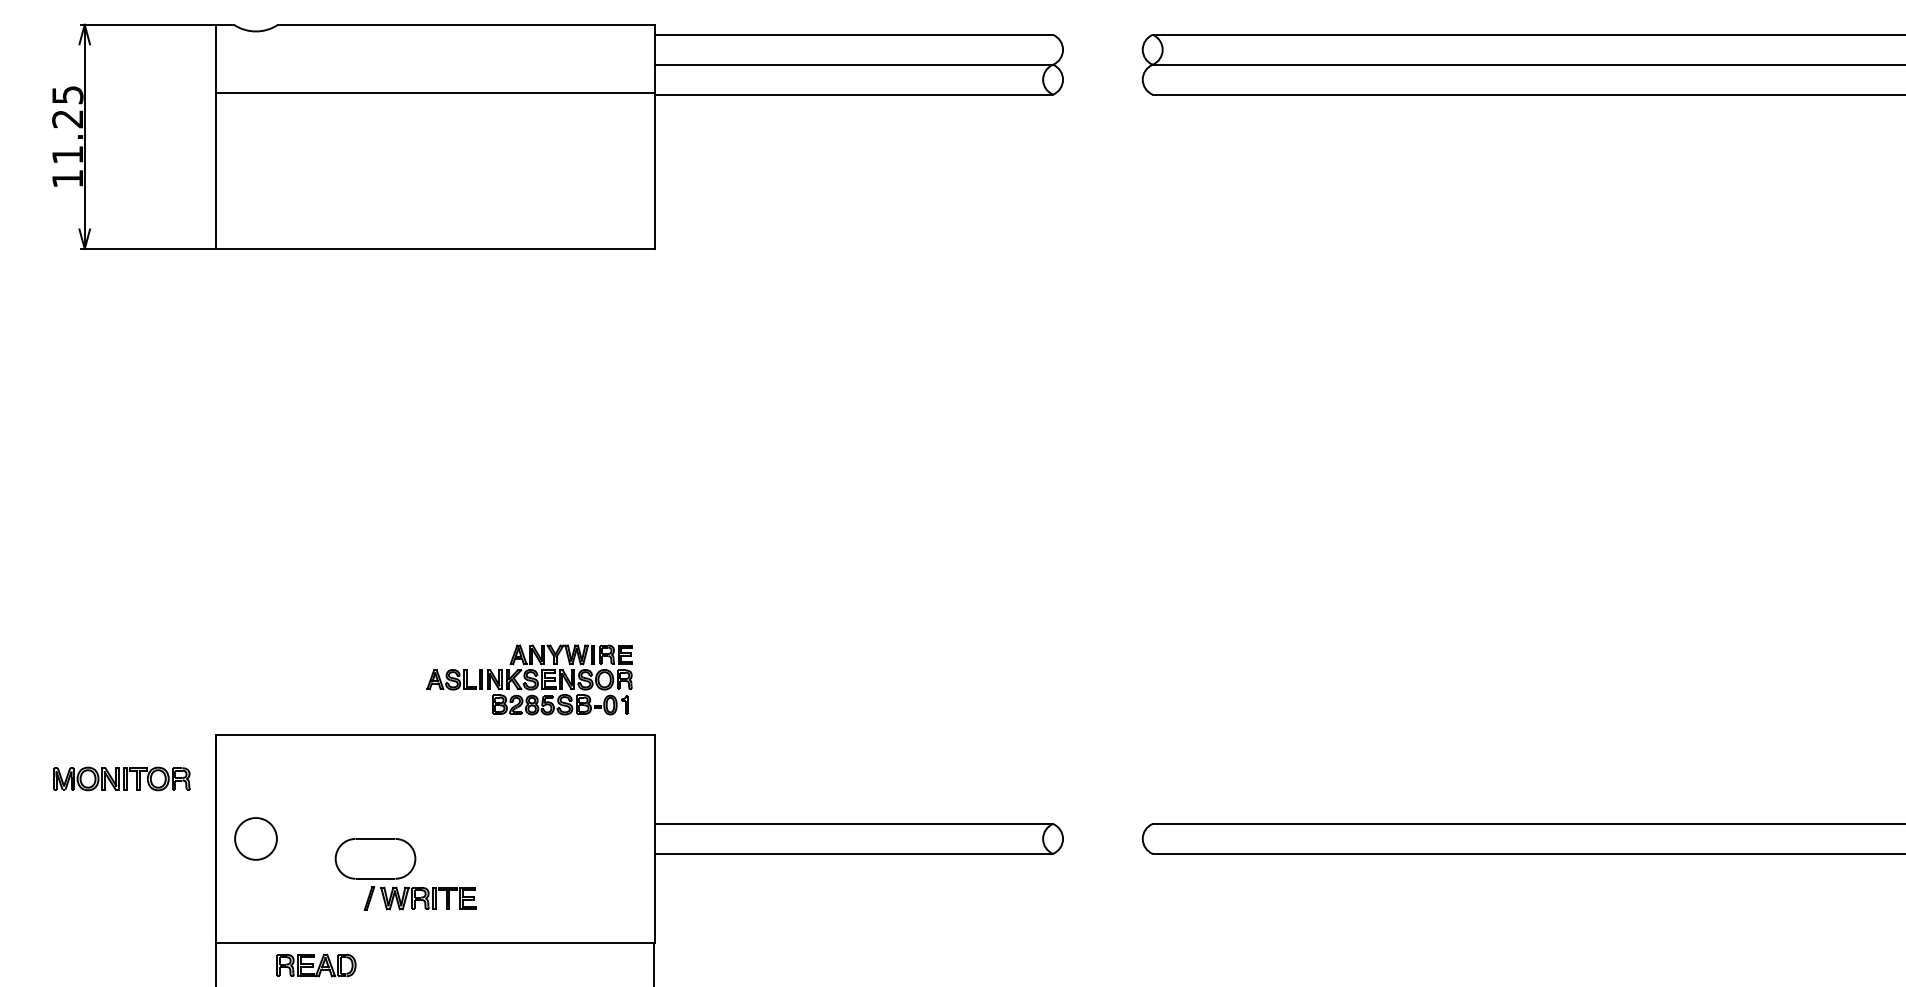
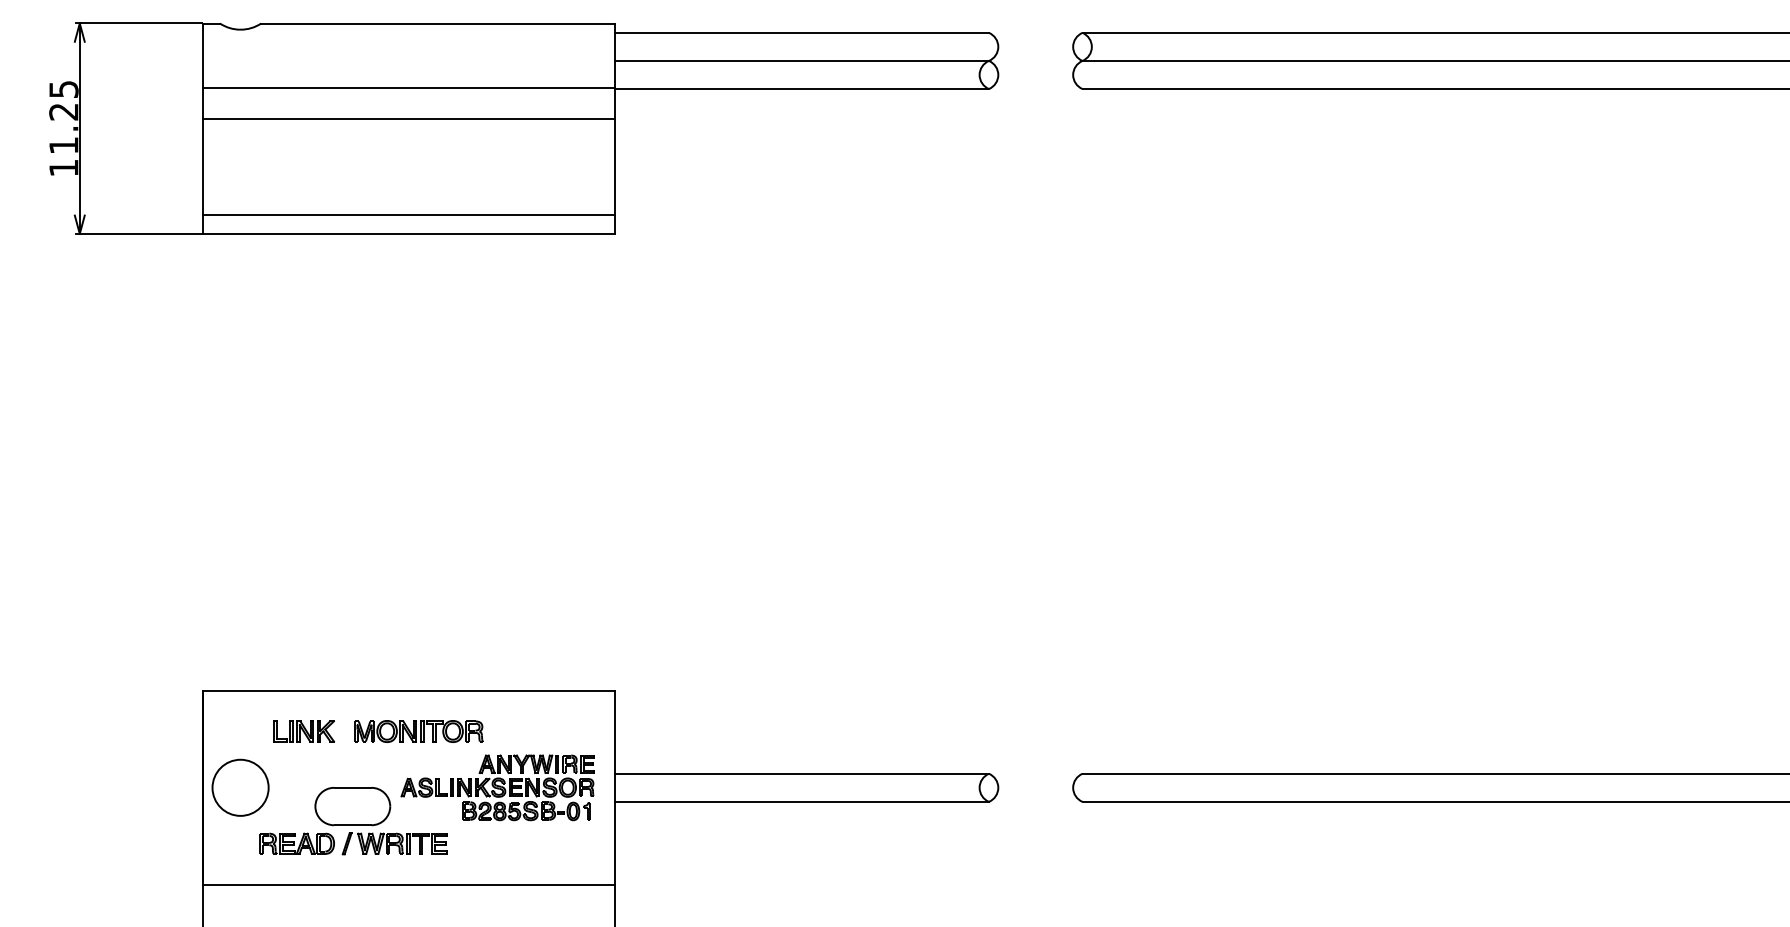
line: (435, 126) -> (409, 118), added
line: (435, 229) -> (409, 215), added
part: (529, 679) -> (497, 787), moved
part: (121, 778) -> (418, 731), moved
part: (323, 778) -> (303, 731), added
circle: (255, 838) -> (240, 787), size x1.43
part: (316, 965) -> (297, 843), moved

